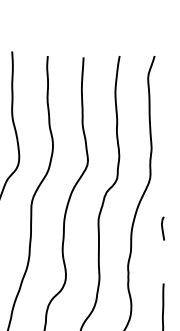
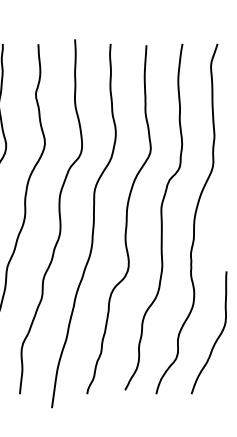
line: (162, 228) -> (225, 216), removed

